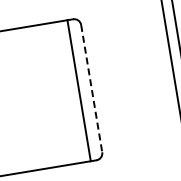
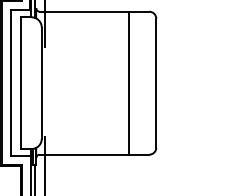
line: (91, 88) -> (156, 83), dashed -> solid
line: (78, 90) -> (128, 82), moved

